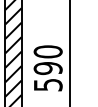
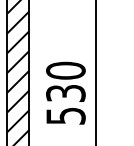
text: (47, 68) -> (64, 93), 590 -> 530

